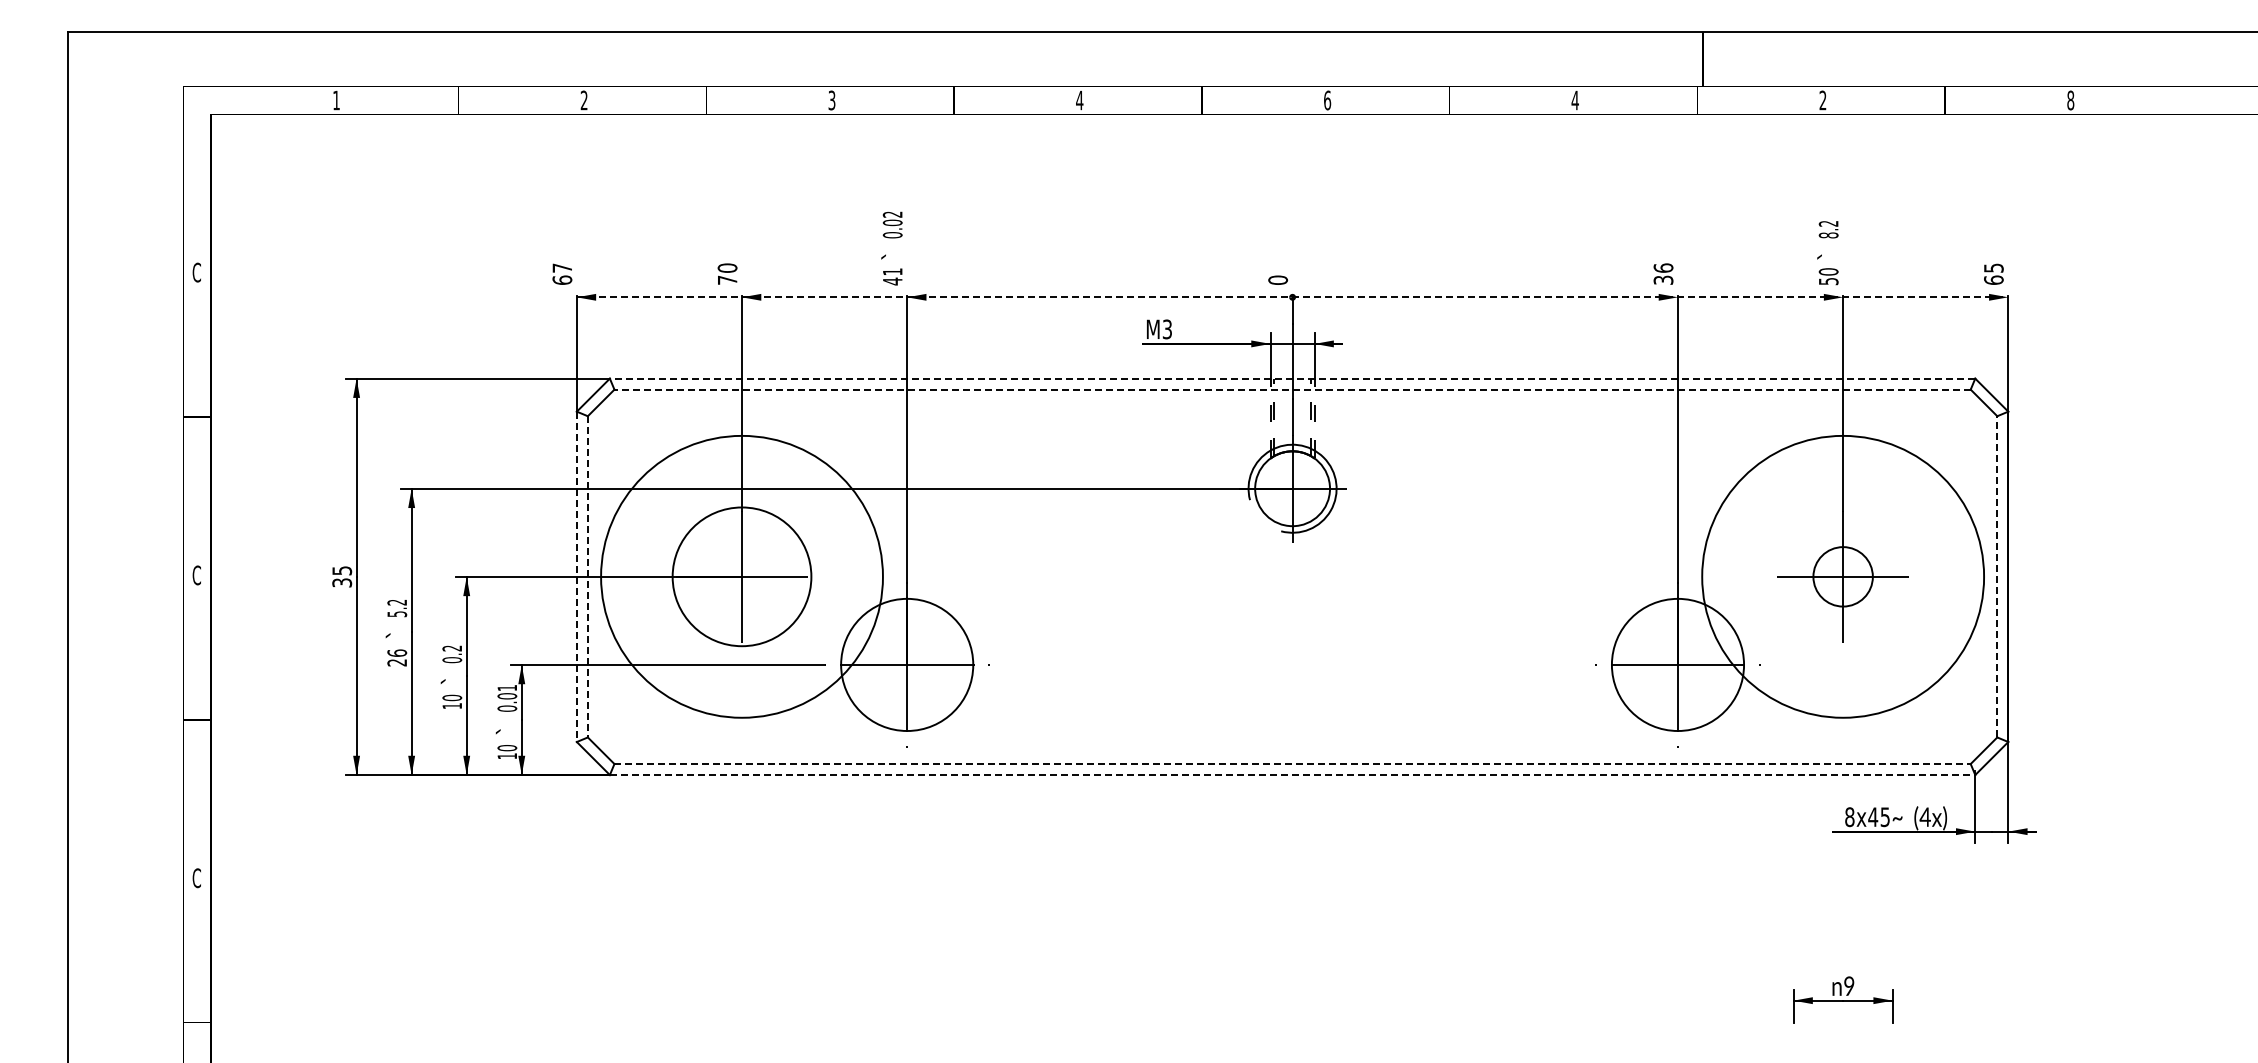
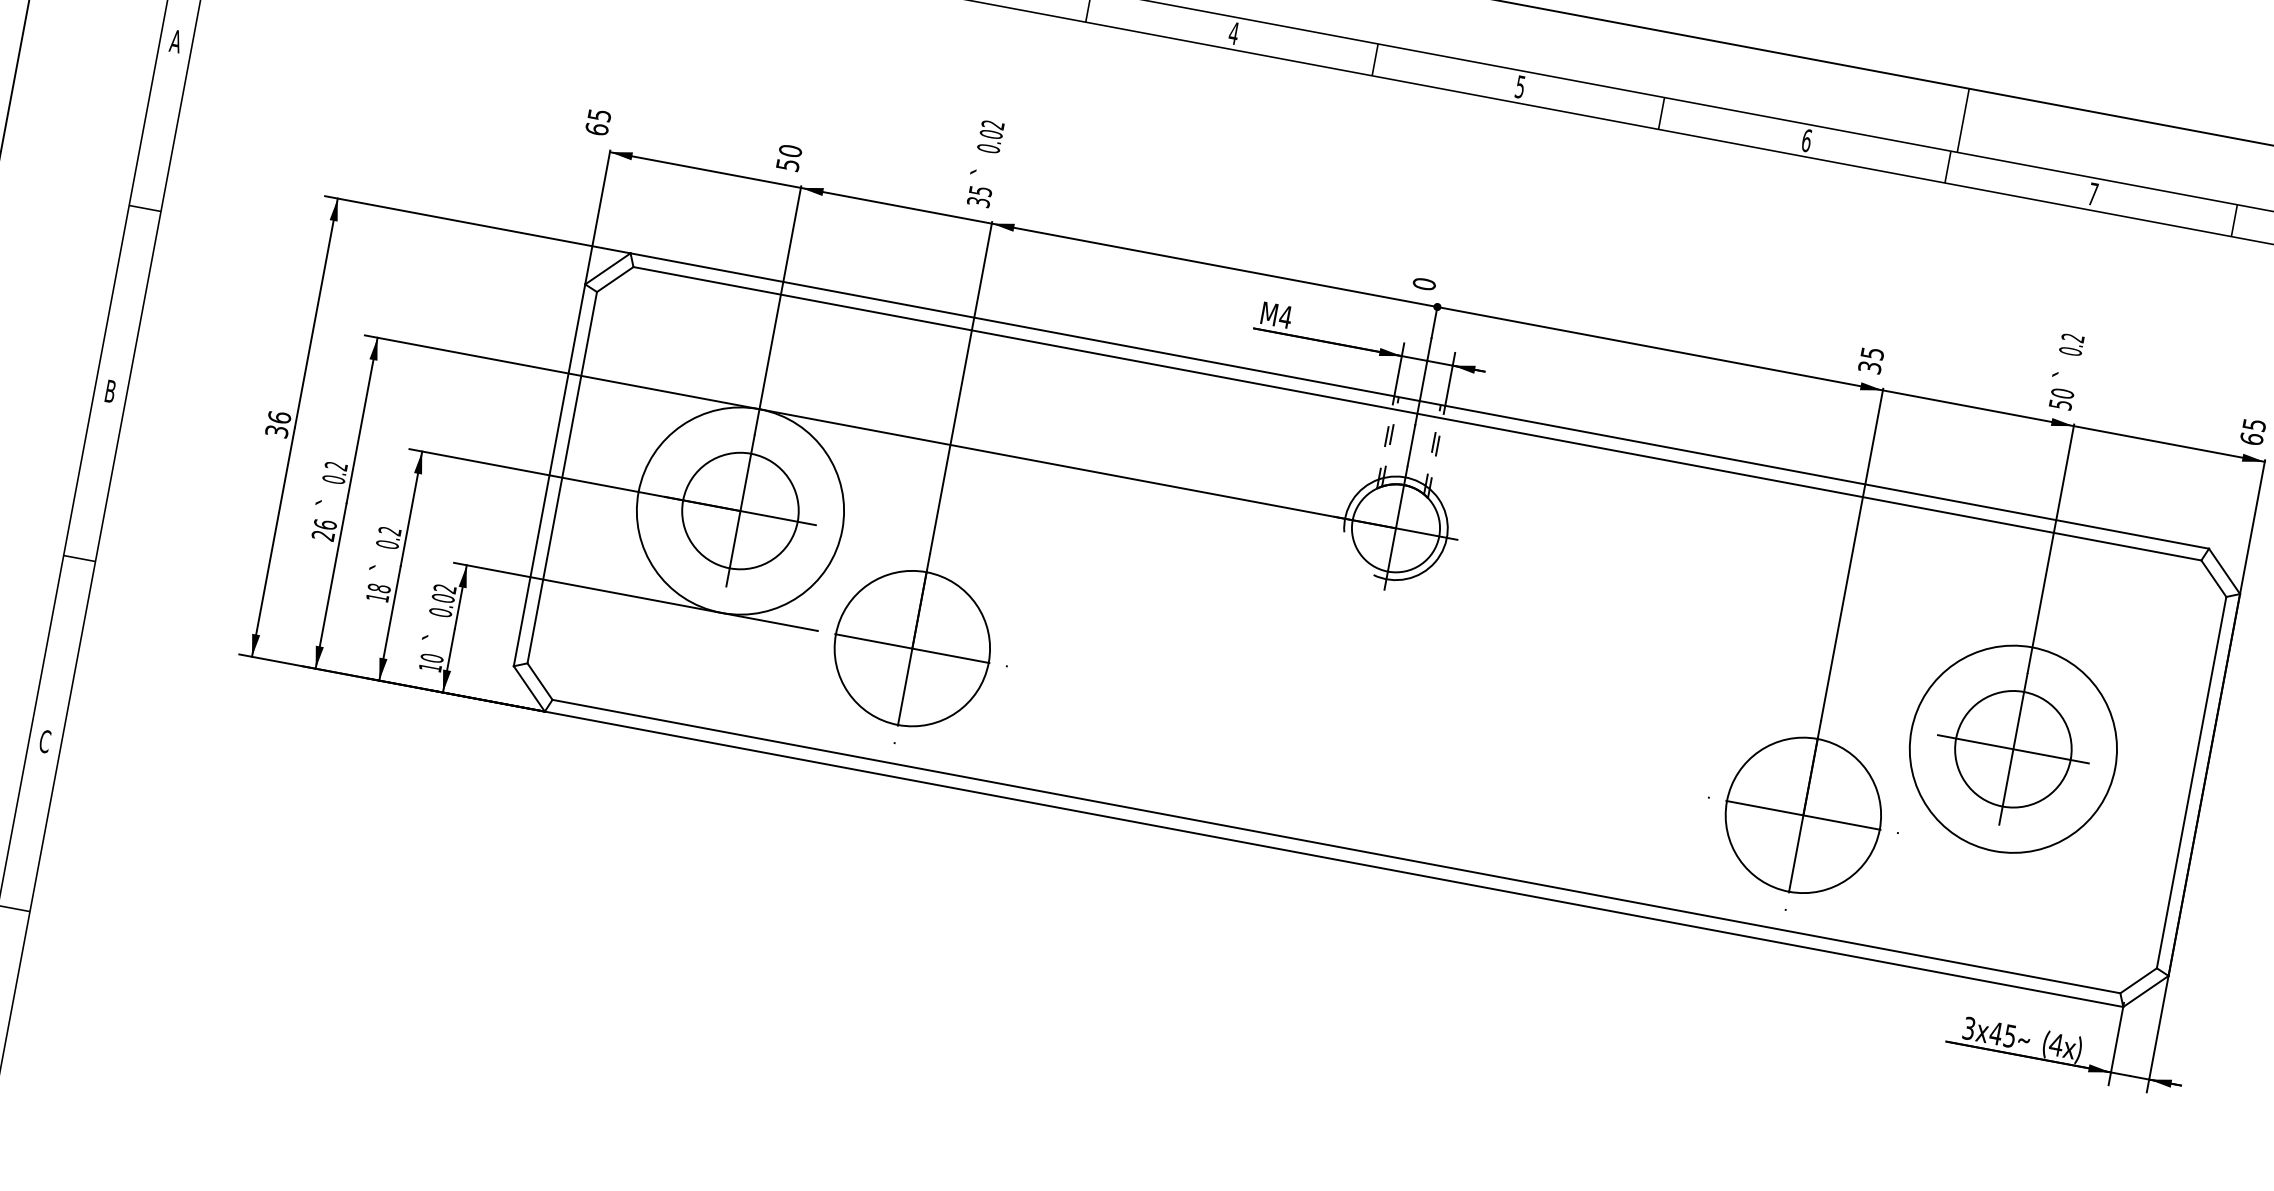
text: (1327, 100) -> (1520, 87), 6 -> 5
text: (1574, 100) -> (1805, 140), 4 -> 6
text: (1822, 100) -> (2092, 194), 2 -> 7
text: (1828, 235) -> (2070, 351), 8.2 -> 0.2
text: (562, 267) -> (599, 114), 67 -> 65
text: (1663, 267) -> (1872, 352), 36 -> 35
text: (196, 272) -> (175, 41), C -> A
text: (892, 276) -> (979, 196), 41 -> 35
text: (727, 279) -> (788, 164), 70 -> 50
line: (1292, 297) -> (1437, 307), dashed -> solid
text: (1167, 329) -> (1285, 317), M3 -> M4
line: (1292, 378) -> (1419, 400), dashed -> solid
line: (1292, 389) -> (1417, 413), dashed -> solid
text: (342, 570) -> (279, 417), 35 -> 36
text: (196, 575) -> (110, 391), C -> B
line: (587, 576) -> (561, 477), dashed -> solid
circle: (741, 576) -> (739, 510), size x0.62
circle: (741, 576) -> (739, 510), size x0.71
circle: (1842, 576) -> (2012, 748), size x1.67
circle: (1843, 576) -> (2013, 748), size x0.62
line: (1997, 576) -> (2191, 782), dashed -> solid
line: (576, 577) -> (548, 476), dashed -> solid
text: (397, 614) -> (334, 480), 5.2 -> 0.2
text: (506, 688) -> (444, 589), 0.01 -> 0.02
text: (452, 697) -> (379, 587), 10 -> 18
line: (1293, 764) -> (1337, 847), dashed -> solid
line: (1292, 775) -> (1333, 859), dashed -> solid
text: (1849, 817) -> (1968, 1028), 8x45 -> 3x45

